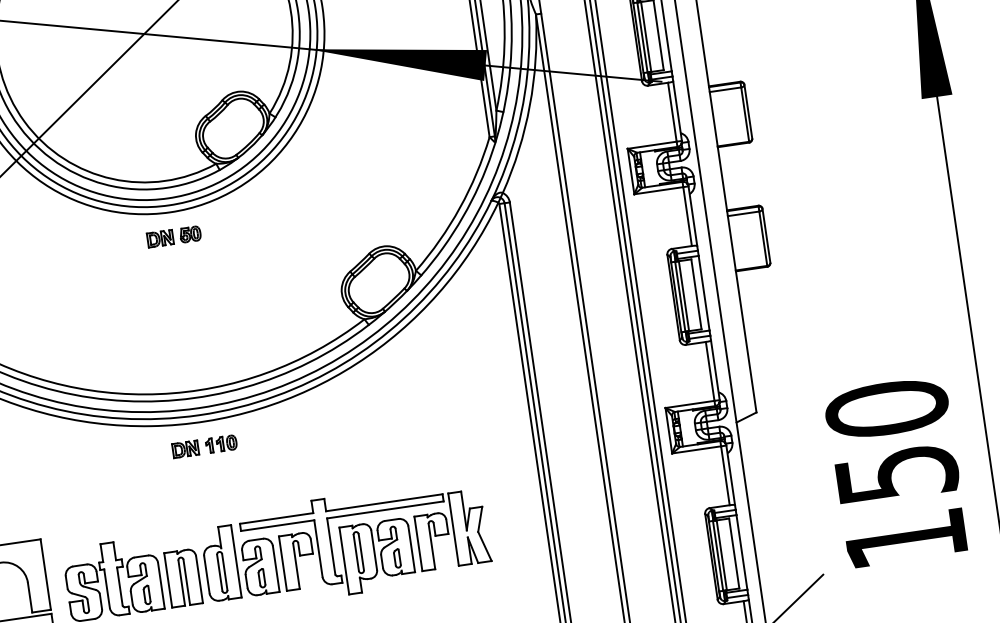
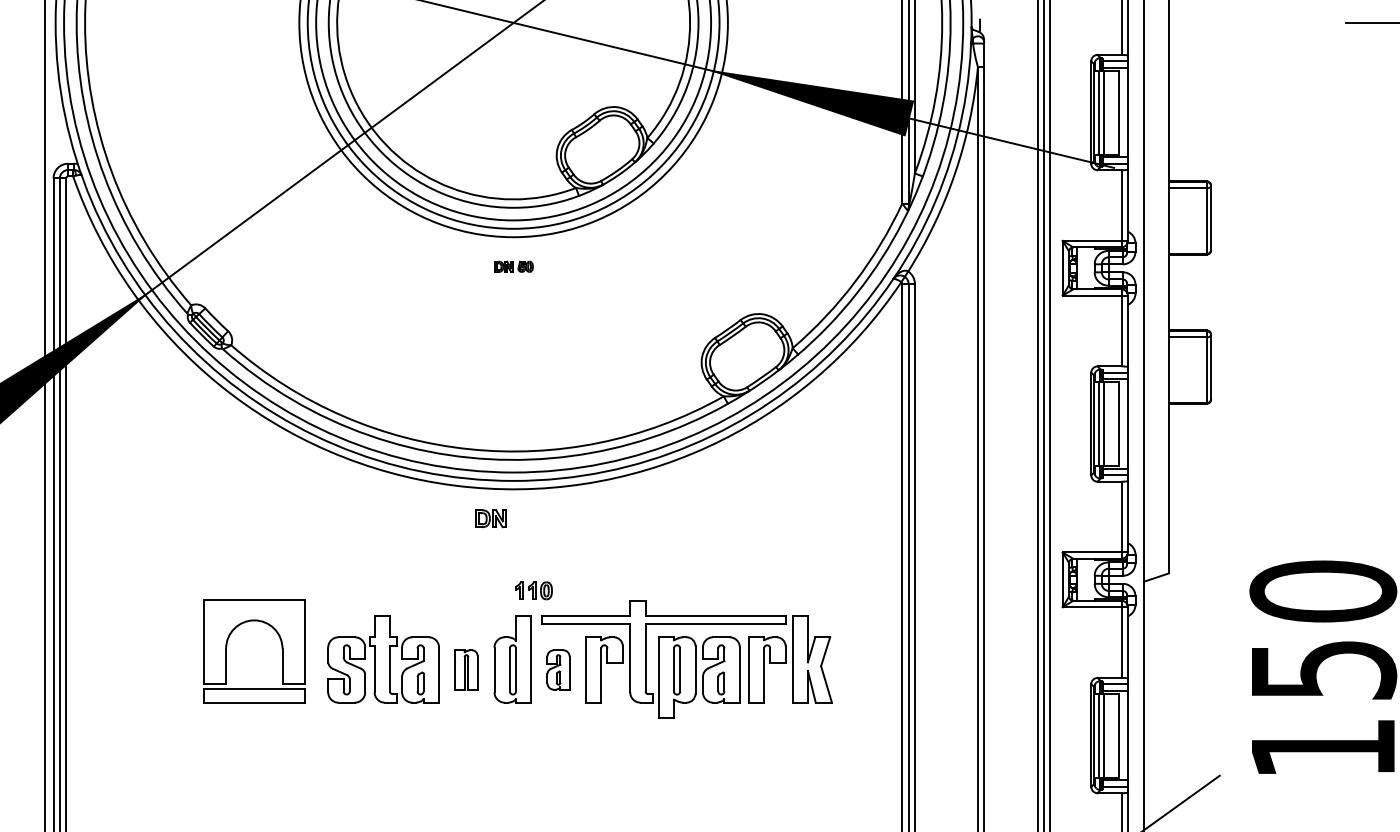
part: (173, 236) -> (513, 266), size x0.6
part: (220, 443) -> (533, 590), moved
part: (260, 566) -> (558, 669), size x0.6
part: (183, 577) -> (466, 669), size x0.6

